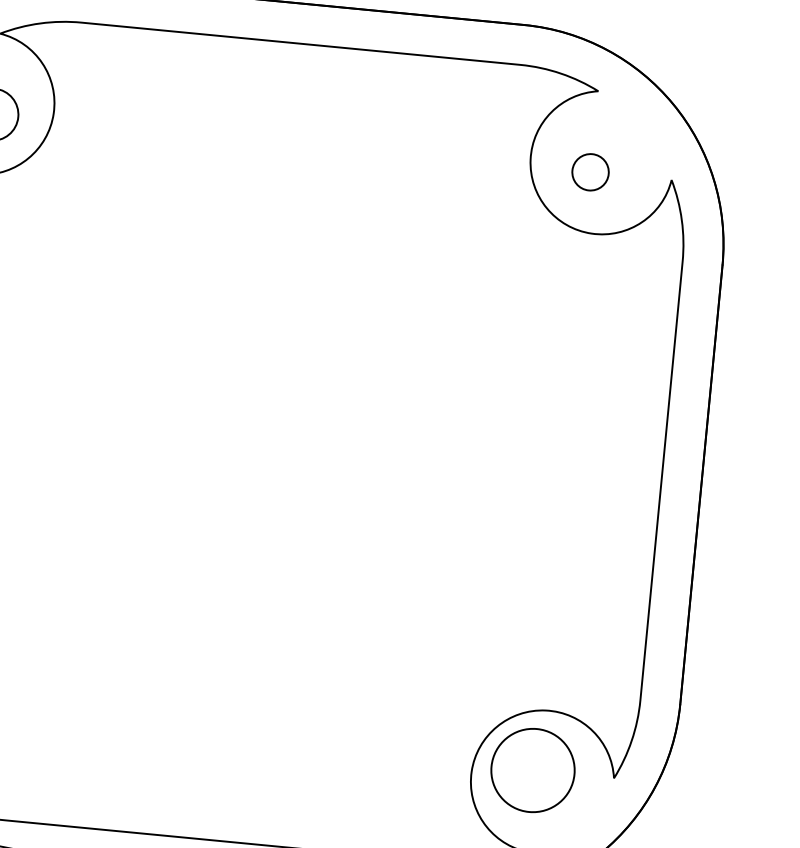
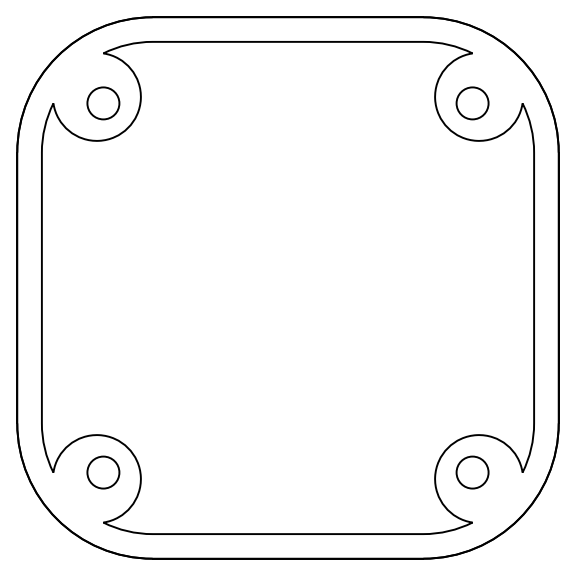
circle: (590, 172) -> (472, 103), size x1.43
circle: (532, 770) -> (472, 472), size x0.62

